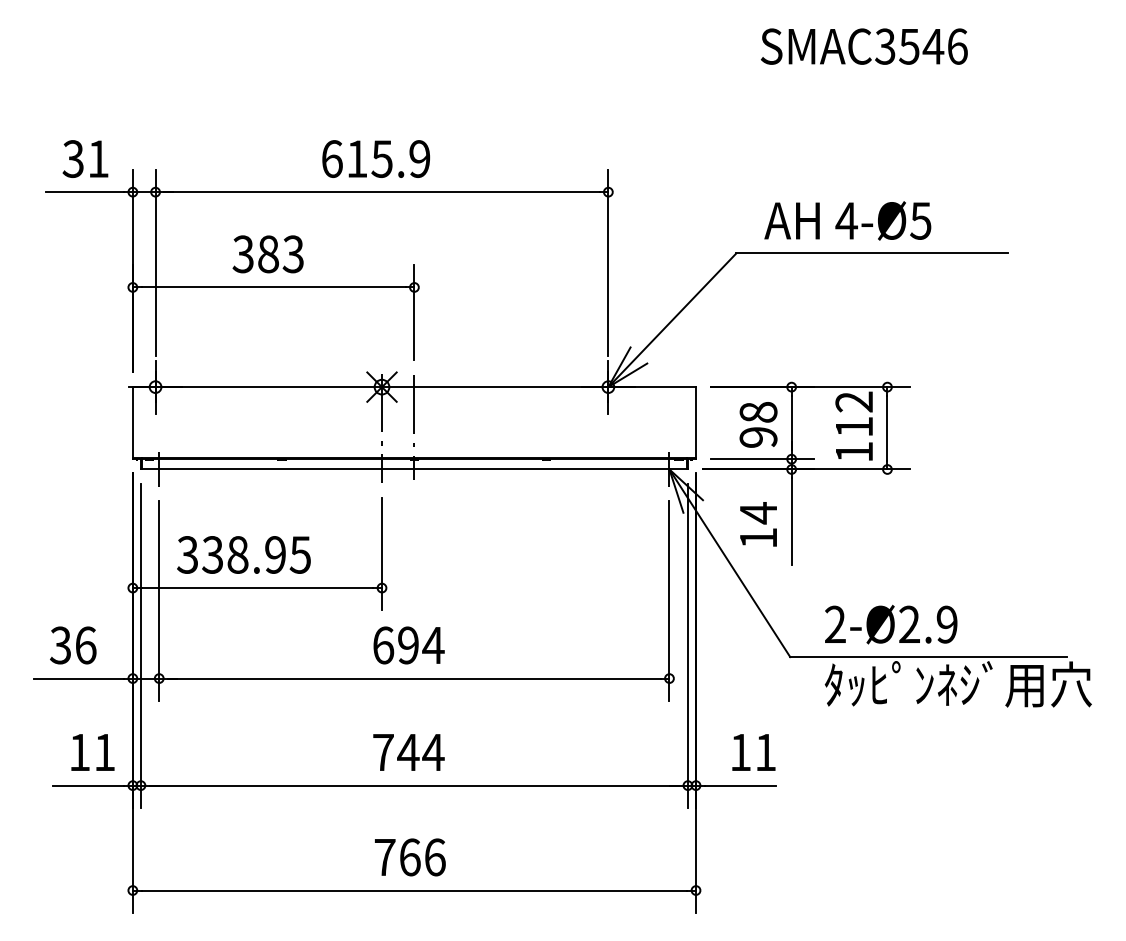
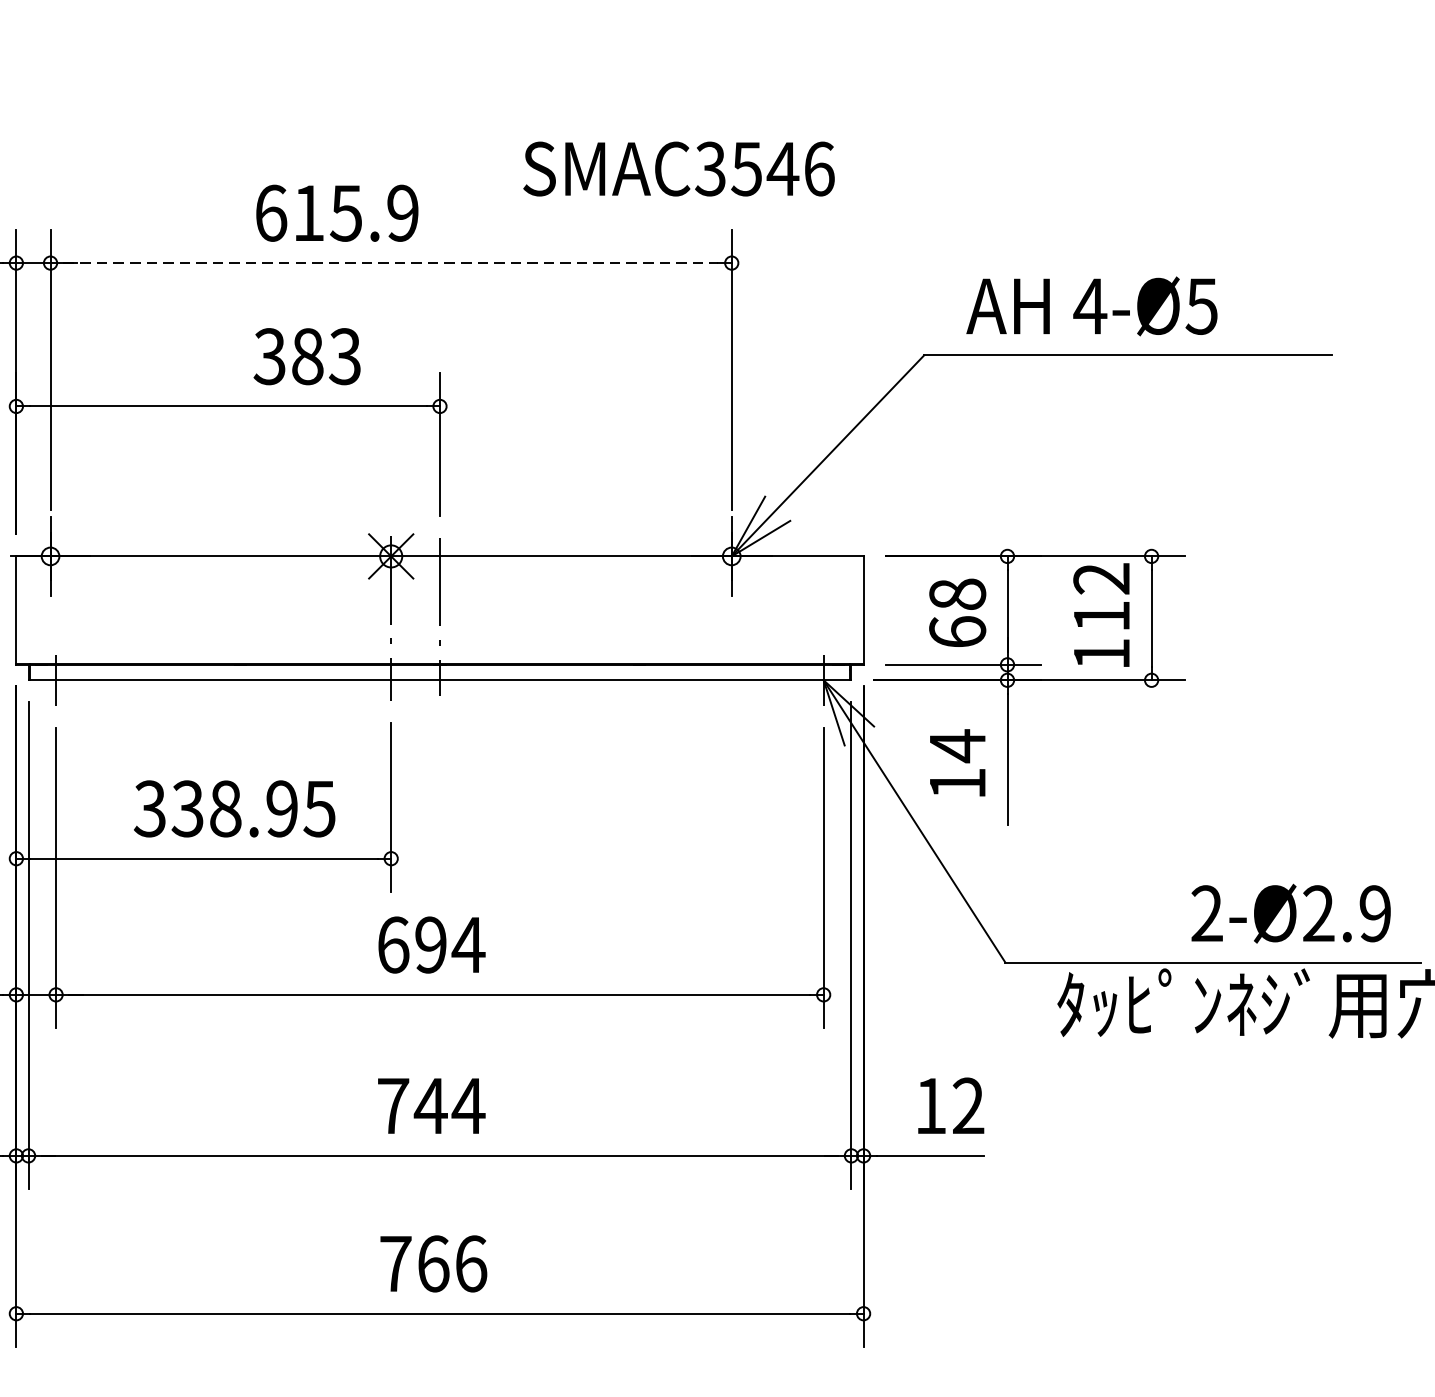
text: (863, 46) -> (677, 168), moved
text: (376, 158) -> (337, 212), moved
line: (381, 192) -> (390, 263), solid -> dashed
text: (267, 254) -> (306, 356), moved
text: (758, 436) -> (957, 630), 98 -> 68
text: (243, 554) -> (233, 808), moved
text: (891, 624) -> (1291, 913), moved
text: (765, 751) -> (968, 1104), 11 -> 12

